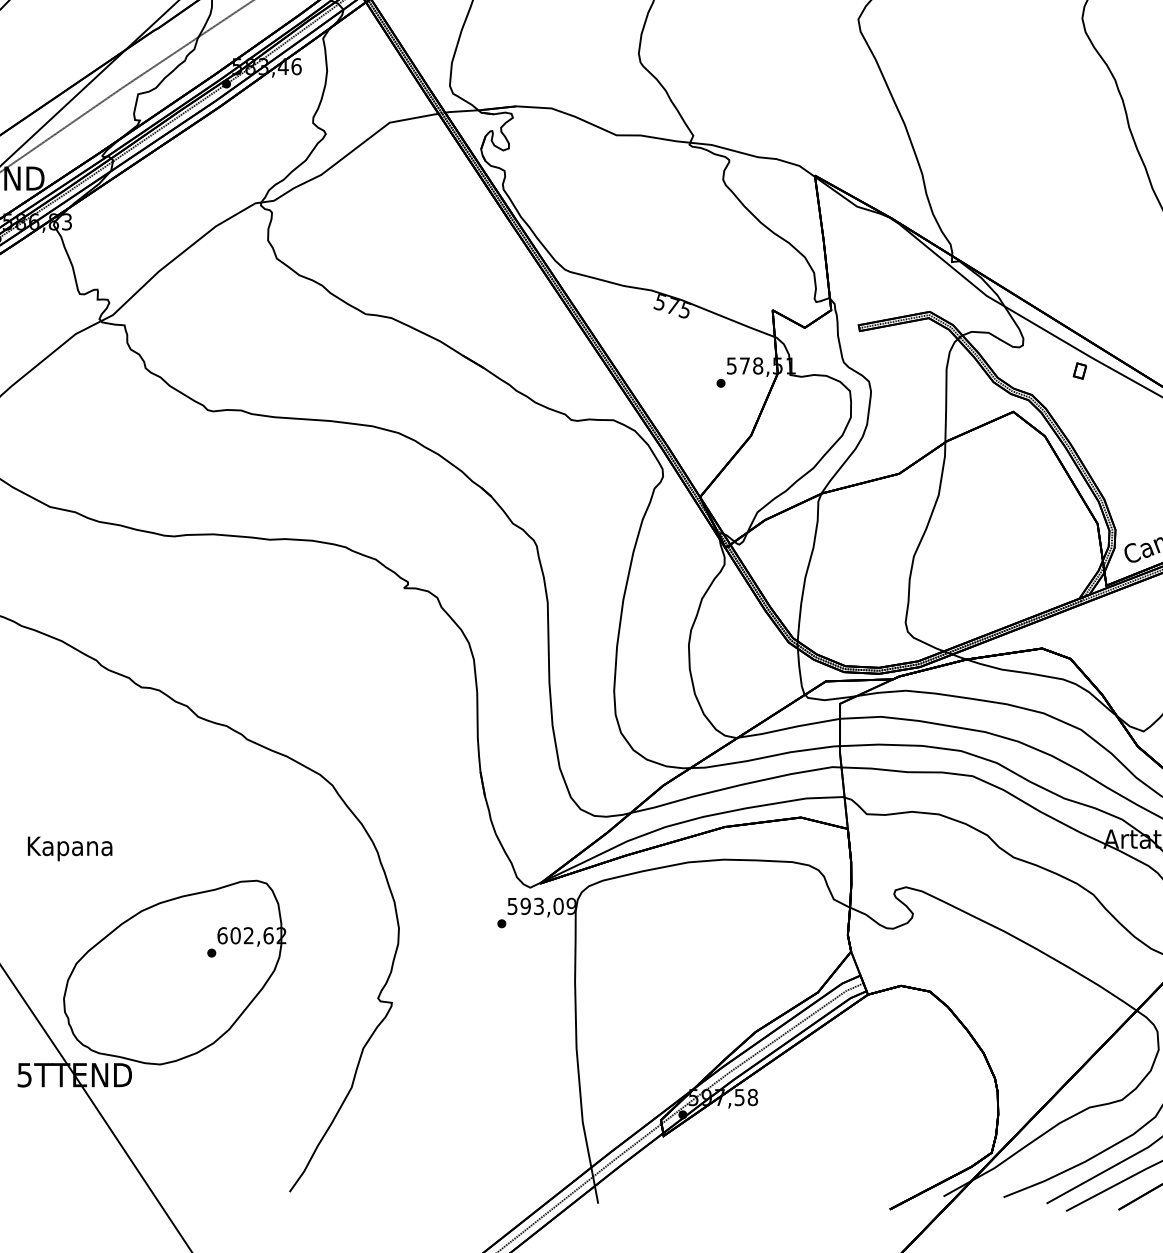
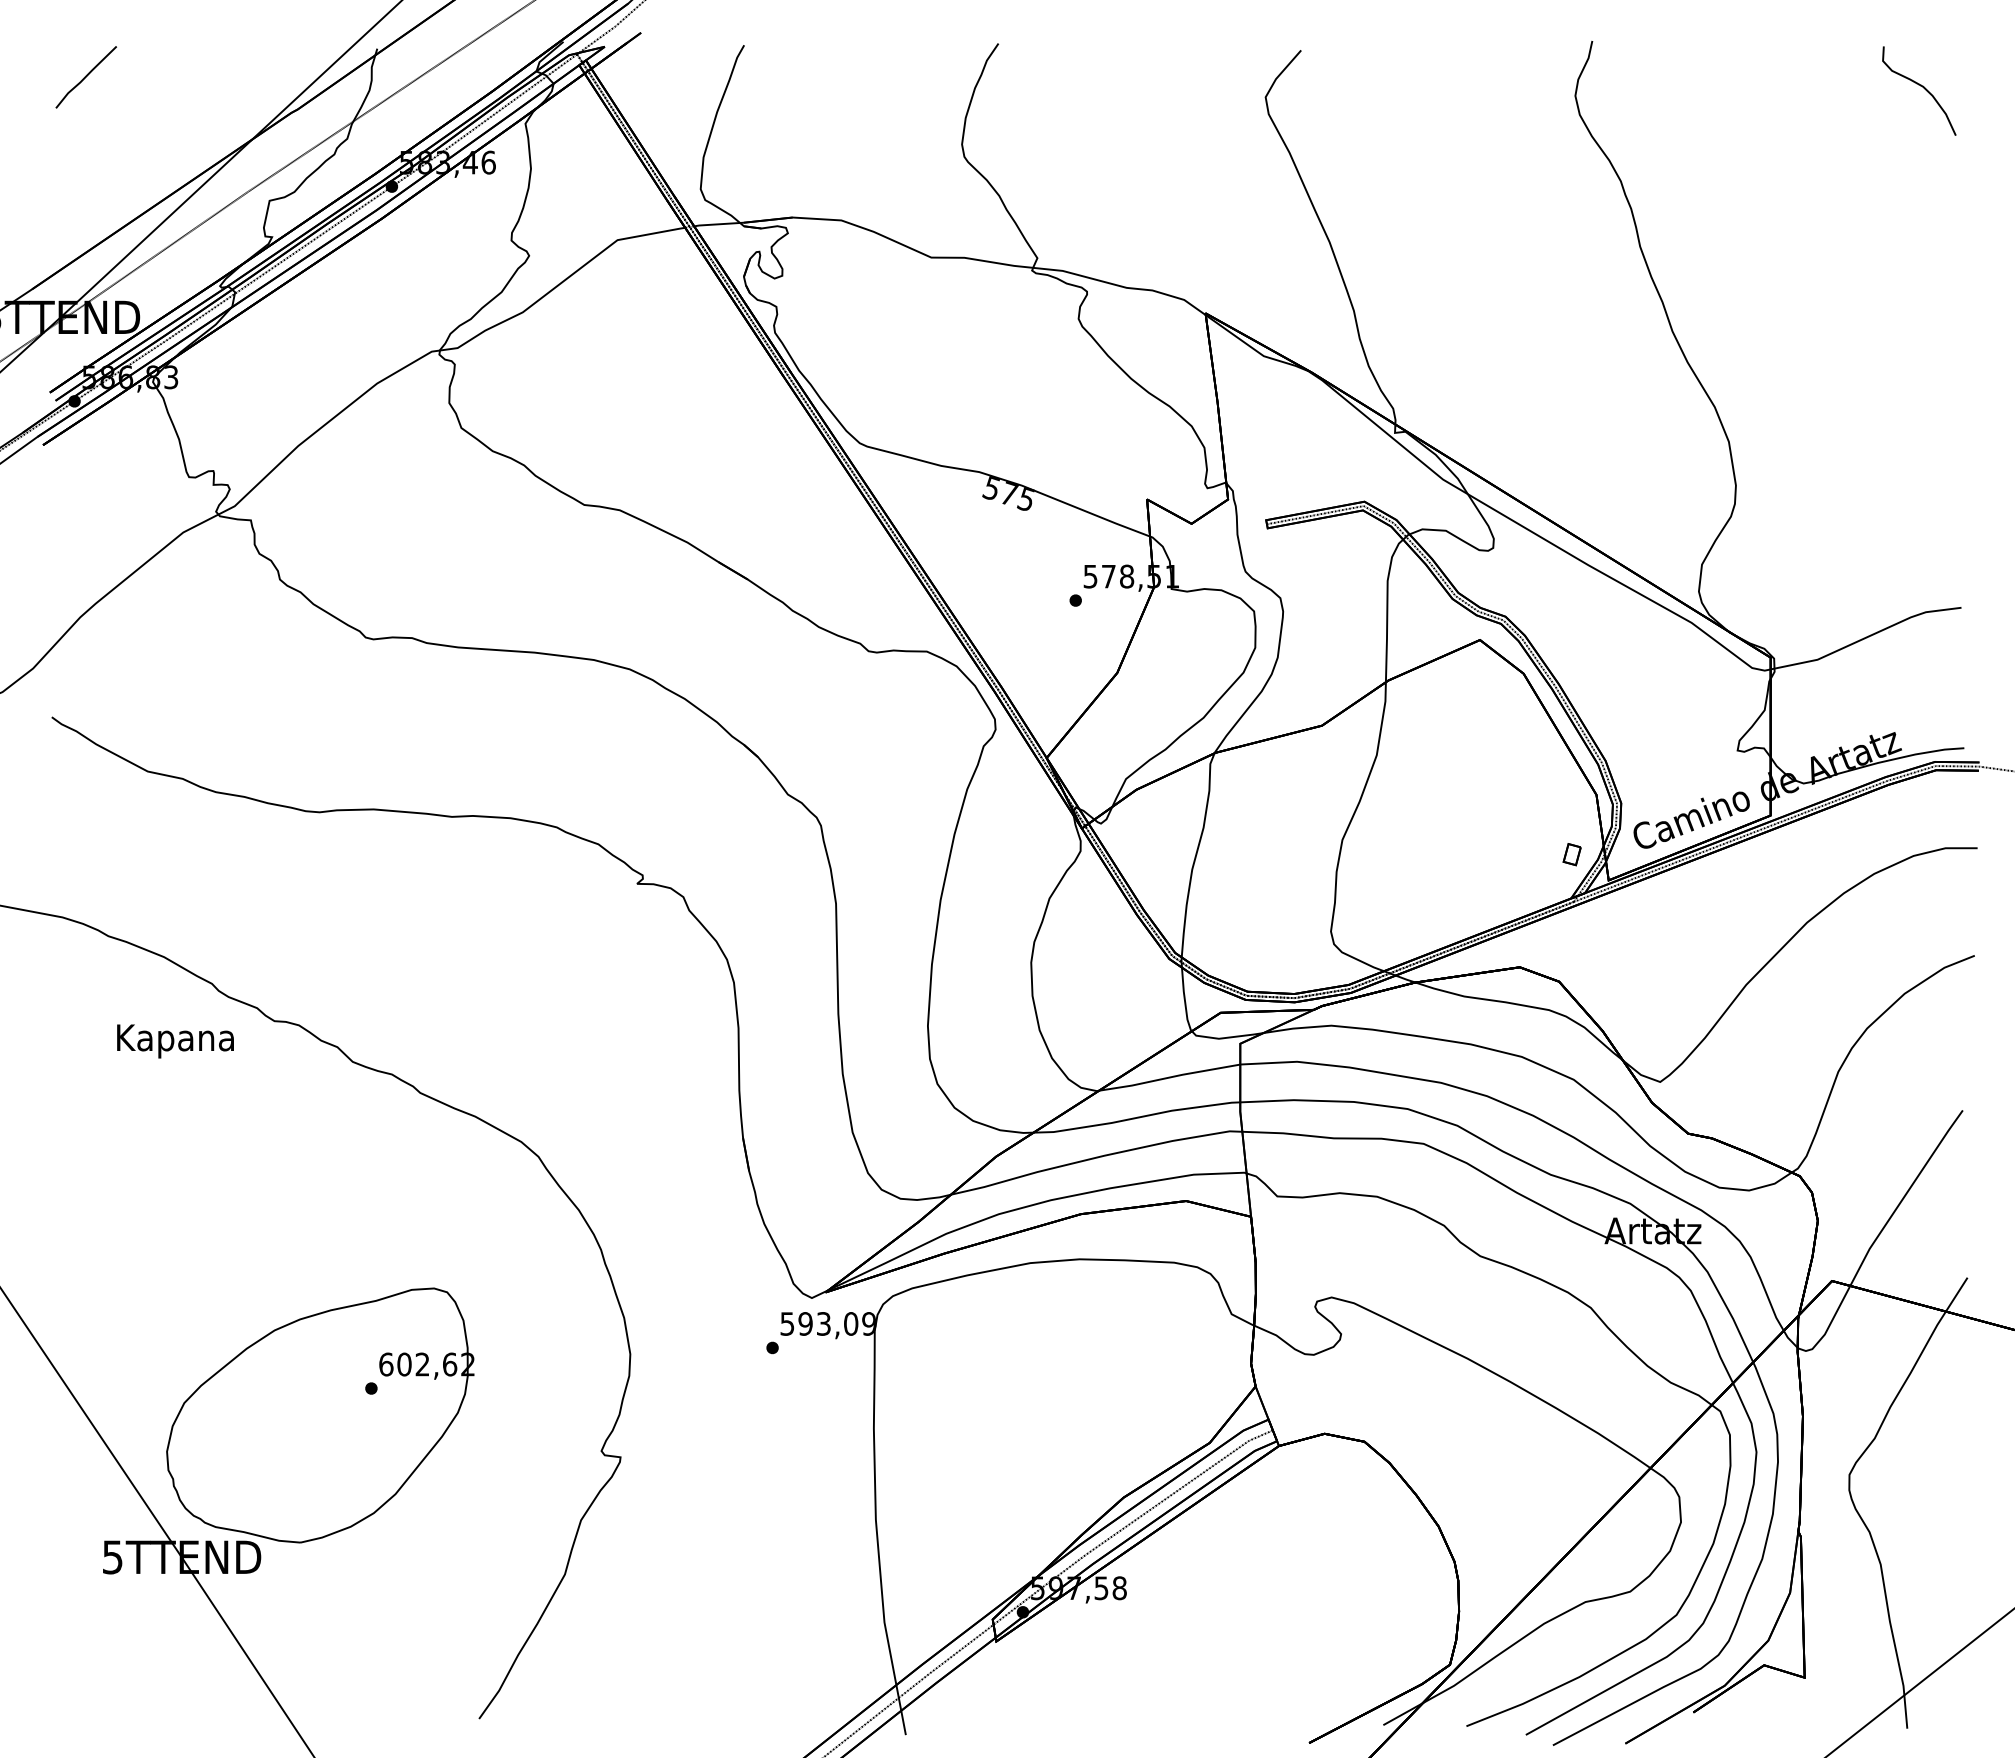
part: (1079, 370) -> (1571, 854), moved
text: (70, 848) -> (175, 1041), moved

